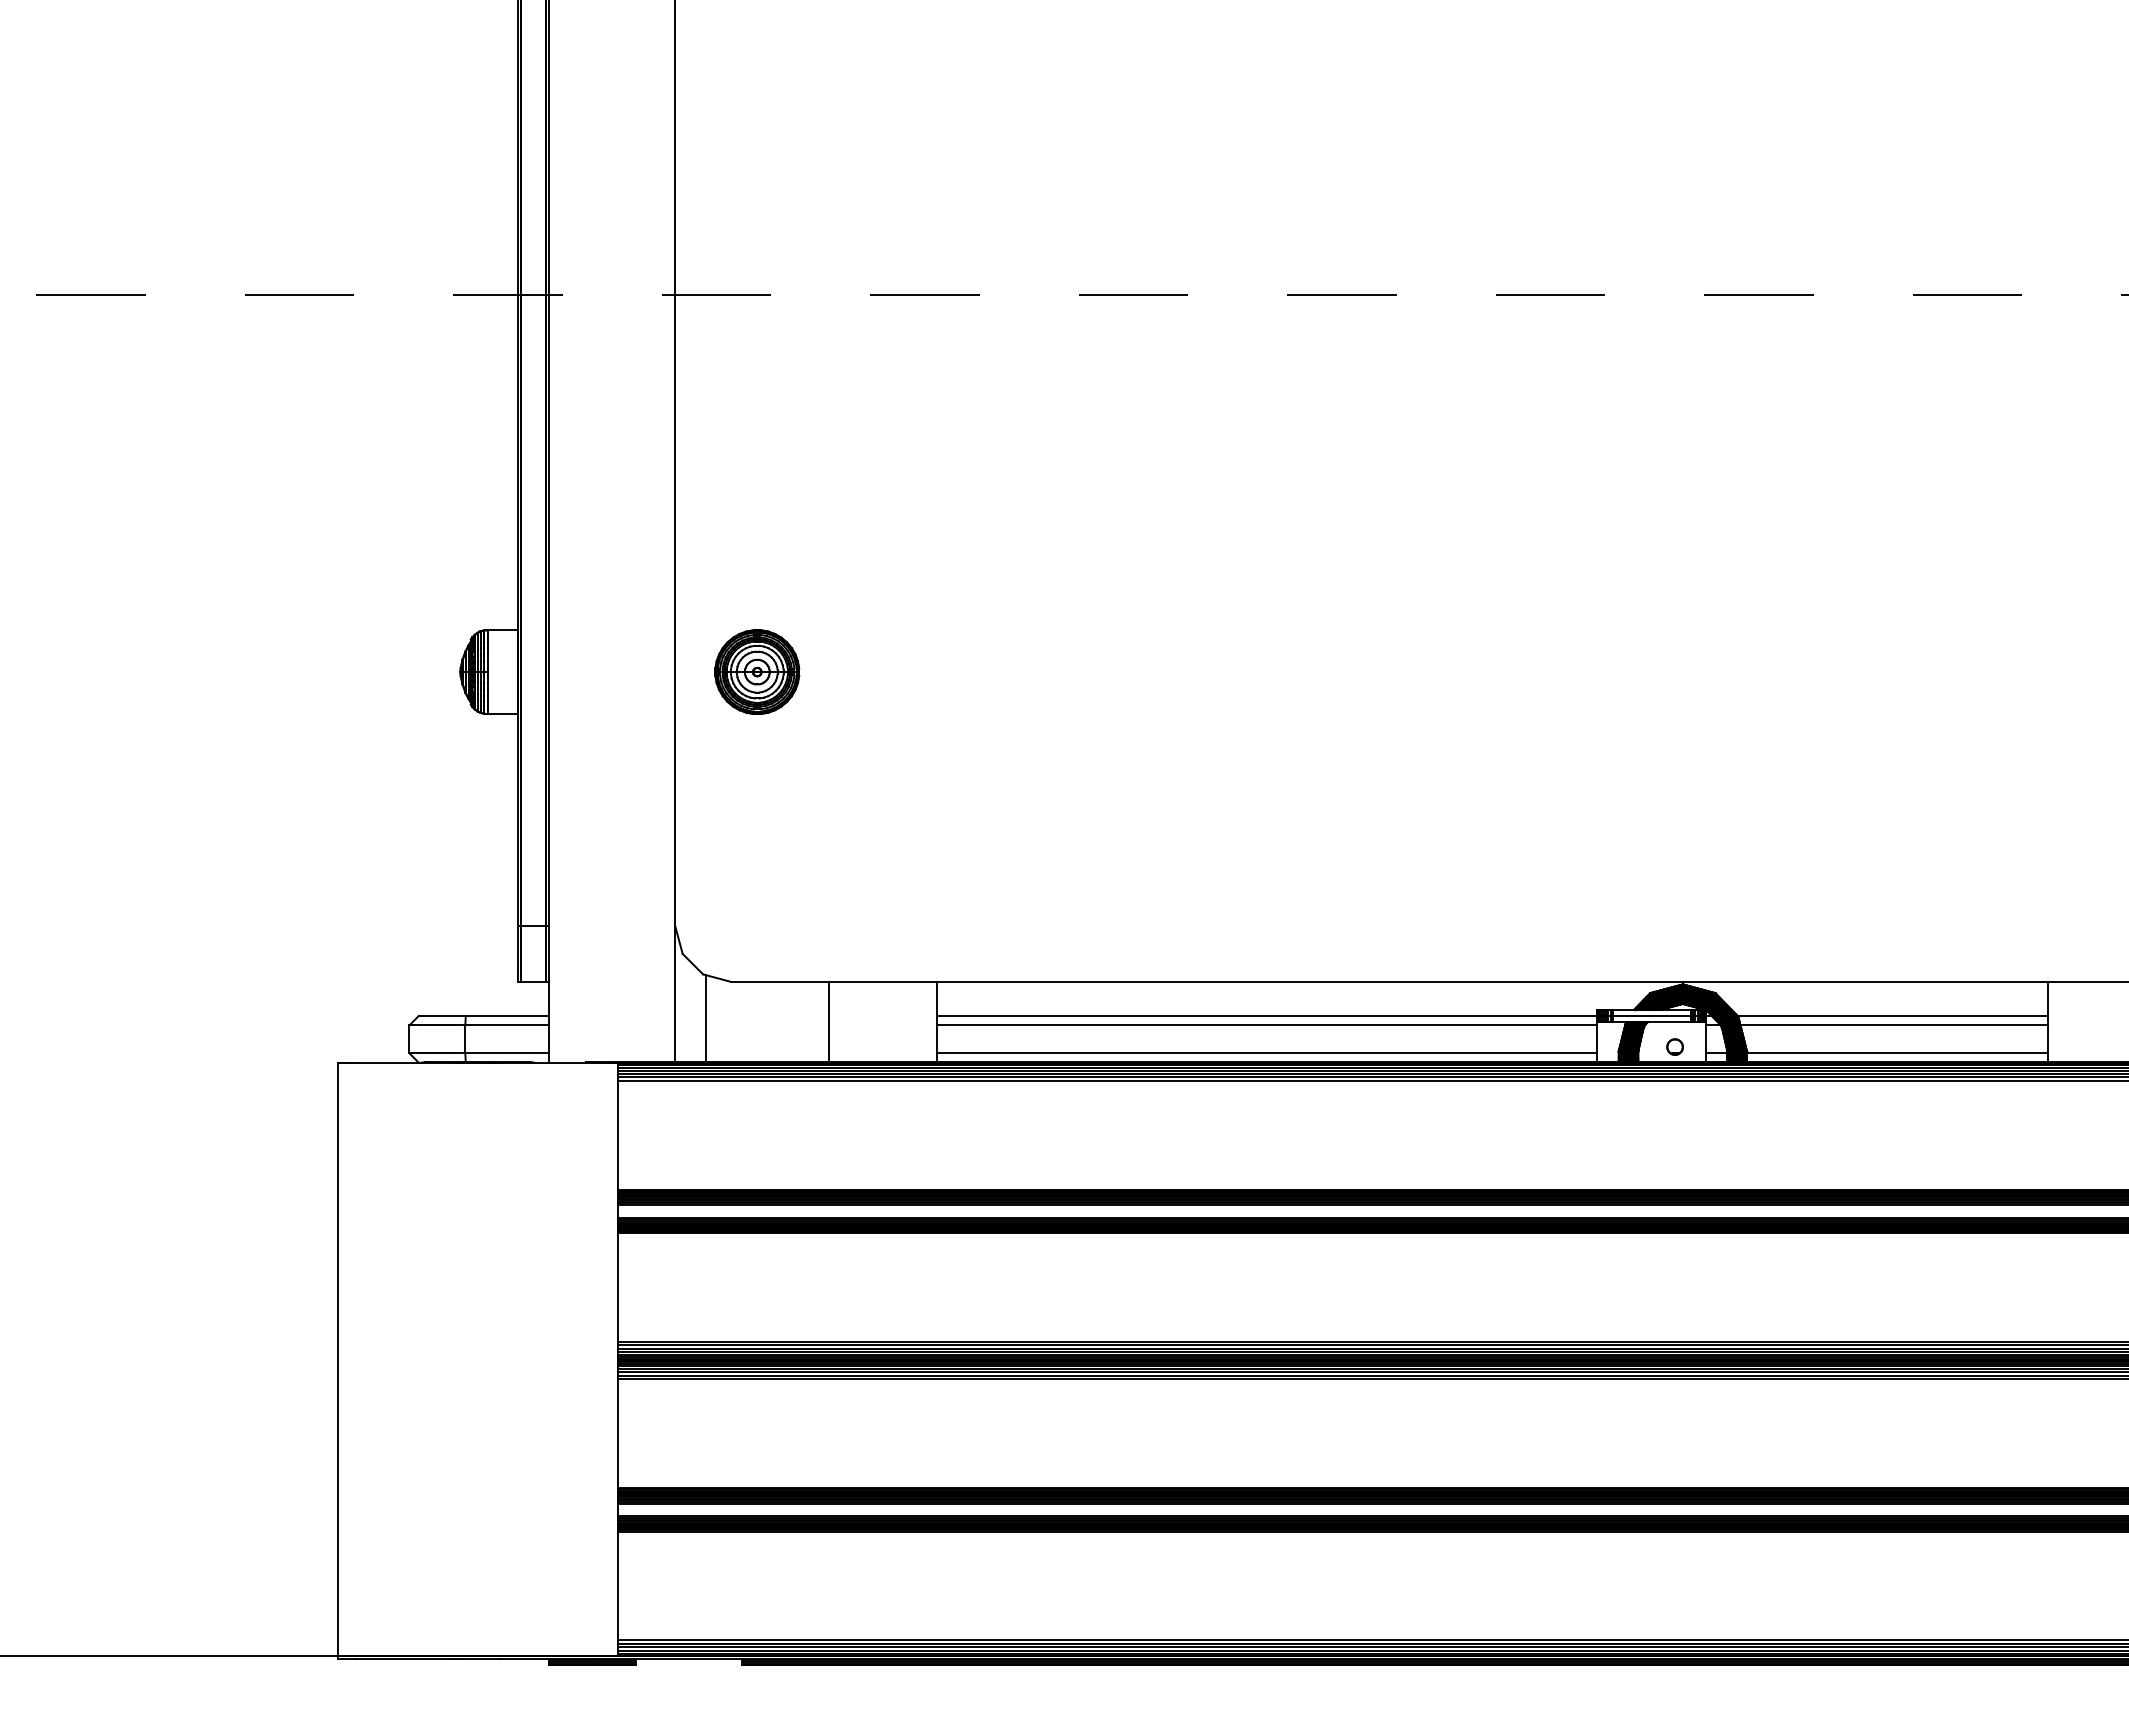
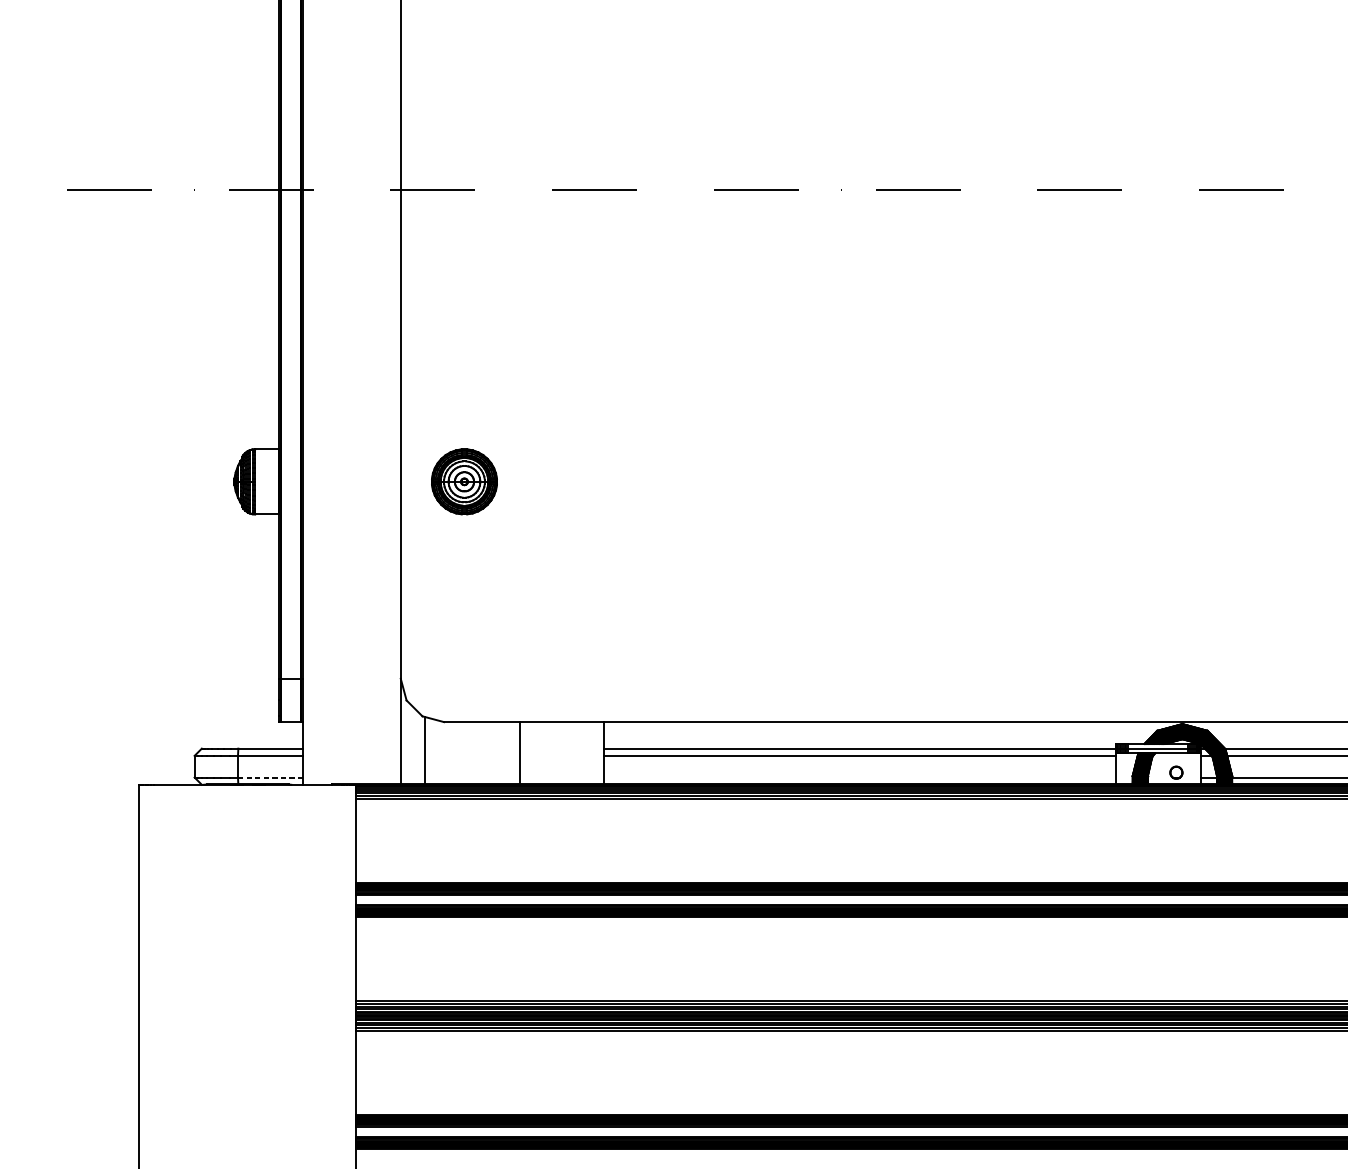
line: (507, 1053) -> (270, 777), solid -> dashed
line: (1267, 1053) -> (860, 777), removed

